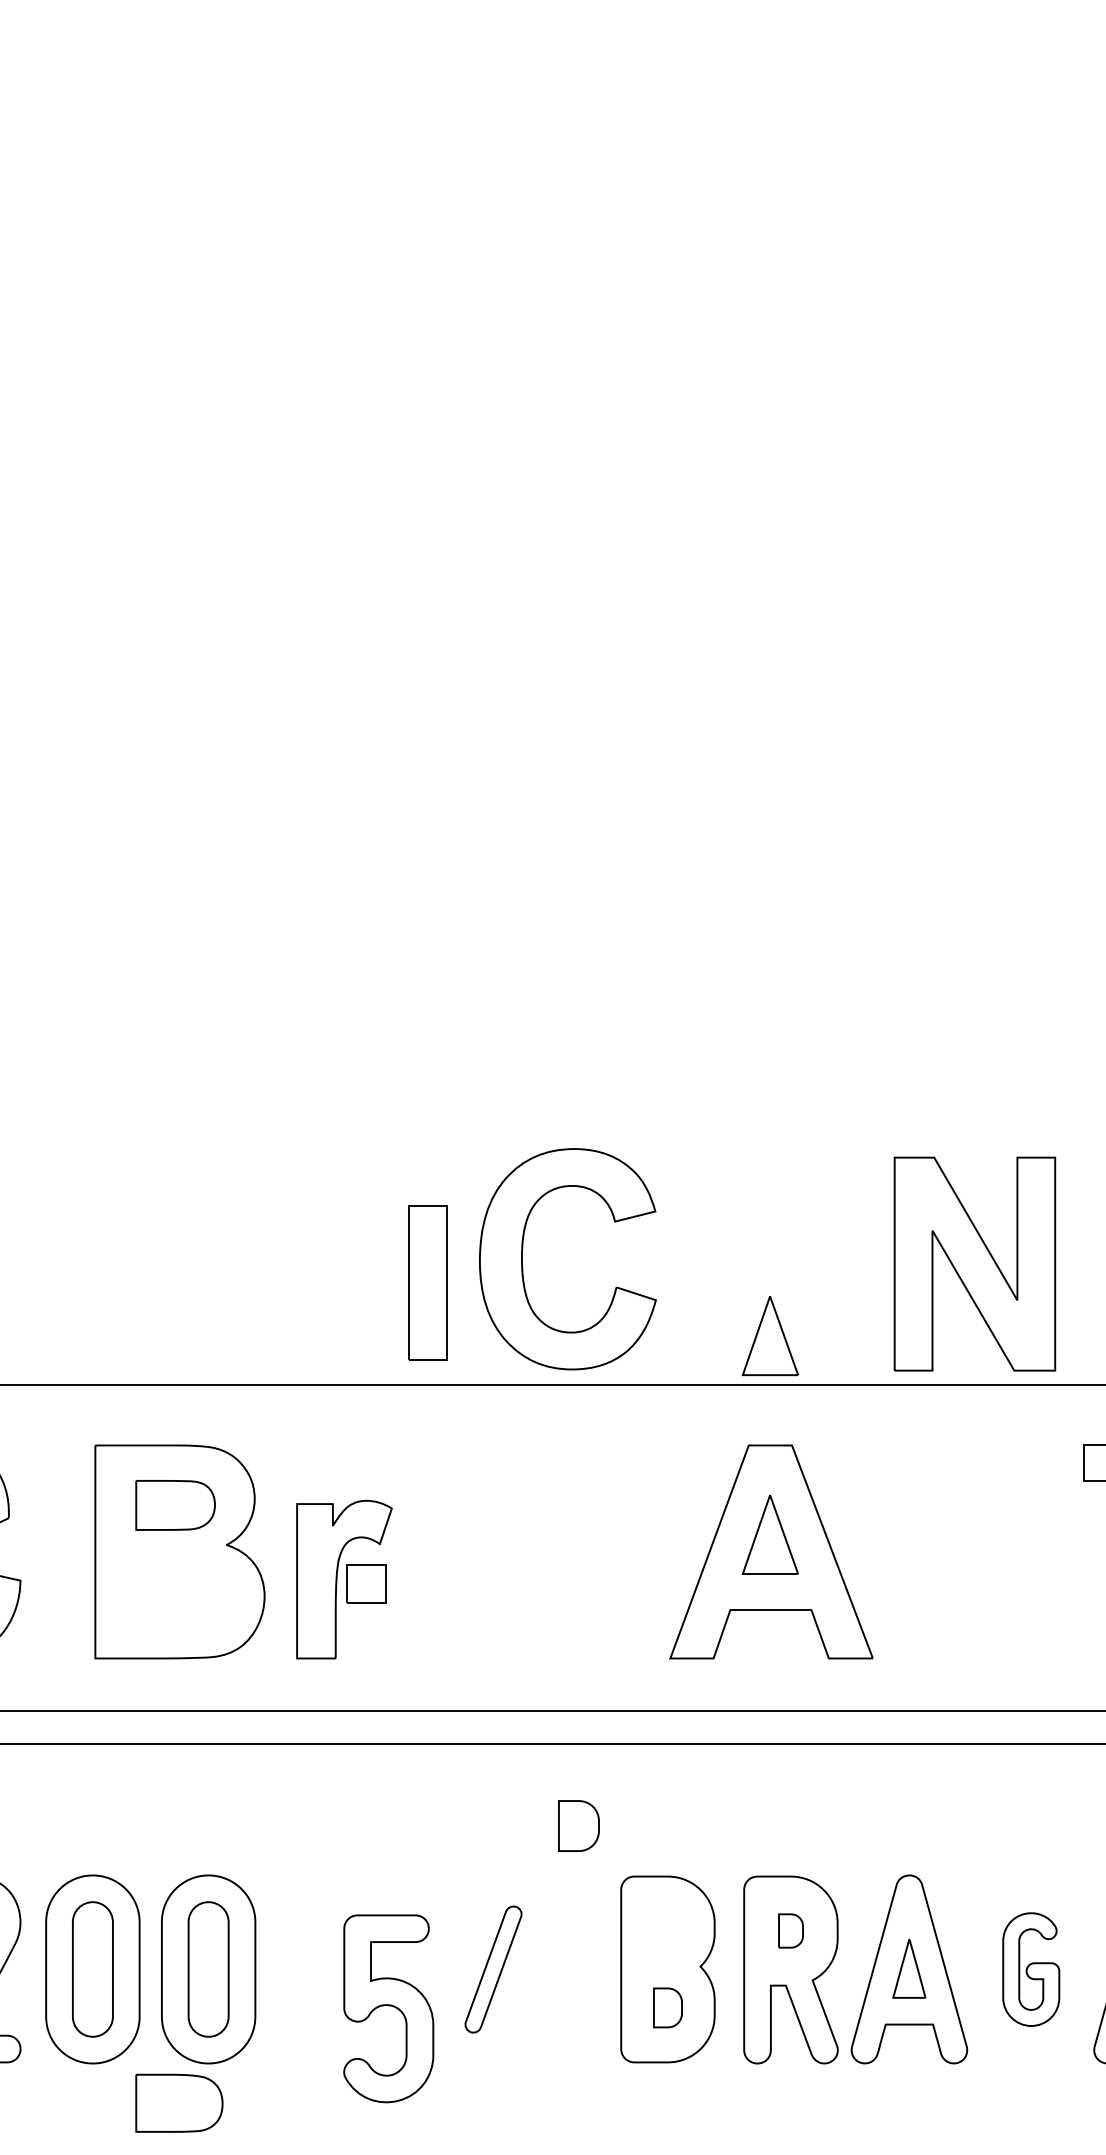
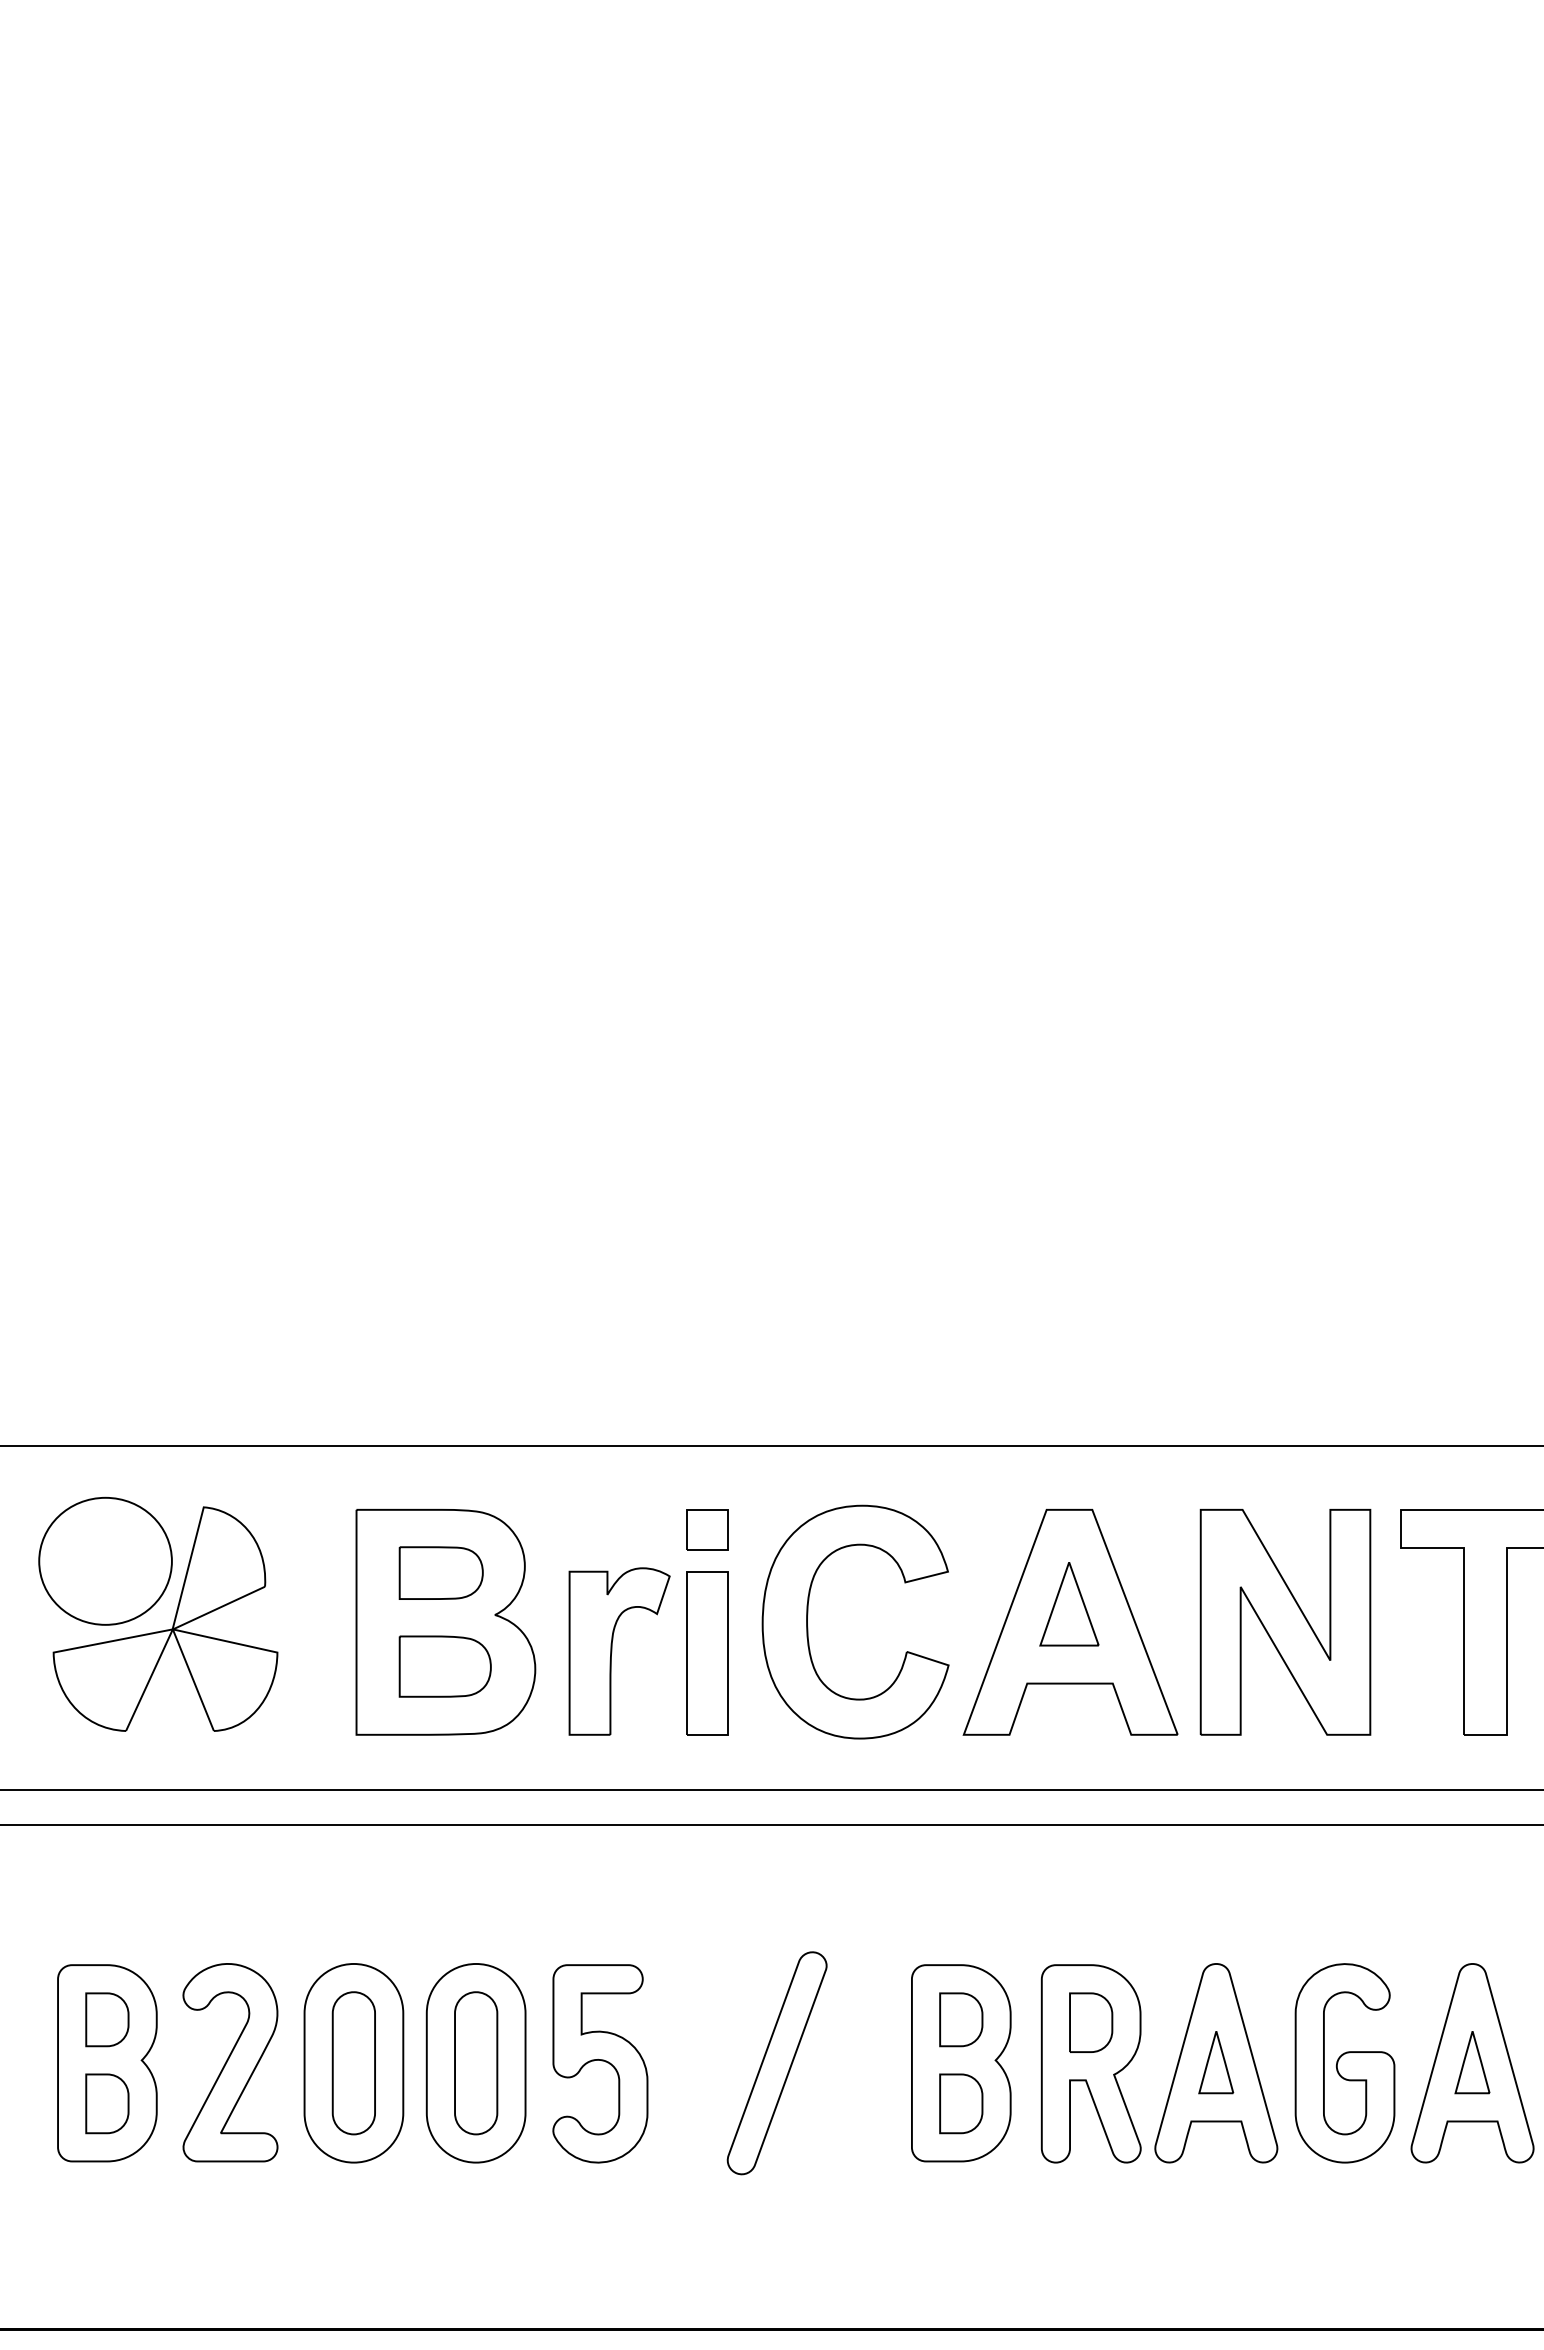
part: (523, 1264) -> (808, 1627), moved
part: (974, 1264) -> (1285, 1622), moved
part: (427, 1283) -> (707, 1653), moved
part: (770, 1336) -> (1069, 1394), removed
part: (366, 1583) -> (707, 1529), moved
part: (579, 1825) -> (961, 2019), moved
part: (791, 1930) -> (1091, 2022), size x1.67
part: (492, 1969) -> (776, 2063), size x1.67
part: (1030, 1969) -> (1344, 2063), size x1.67
part: (668, 2007) -> (961, 2103), size x1.43
part: (388, 2008) -> (600, 2063), moved
part: (178, 2103) -> (444, 1666), moved

